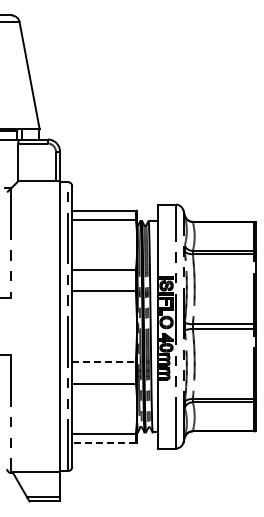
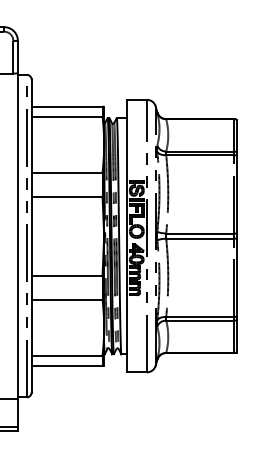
line: (104, 362) -> (67, 276), dashed -> solid
line: (104, 442) -> (67, 365), dashed -> solid

